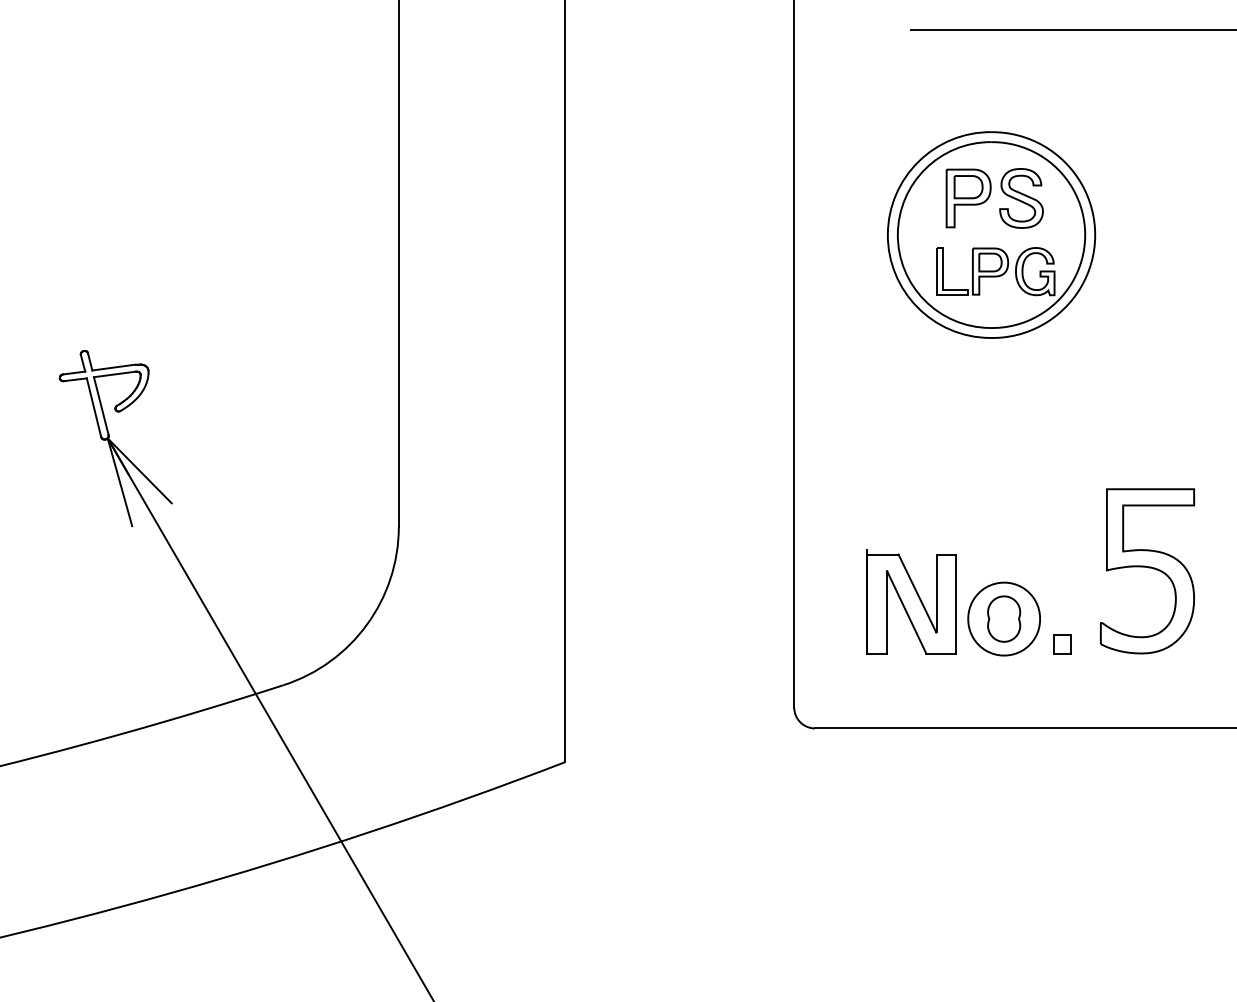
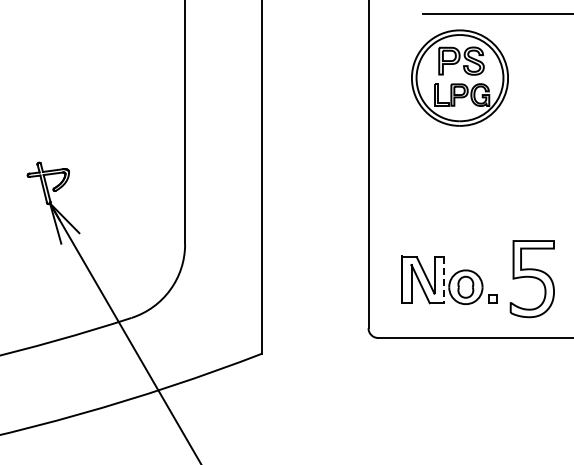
part: (990, 233) -> (459, 77), moved
curve: (1147, 569) -> (532, 278), moved
line: (955, 604) -> (443, 280), solid -> dashed

